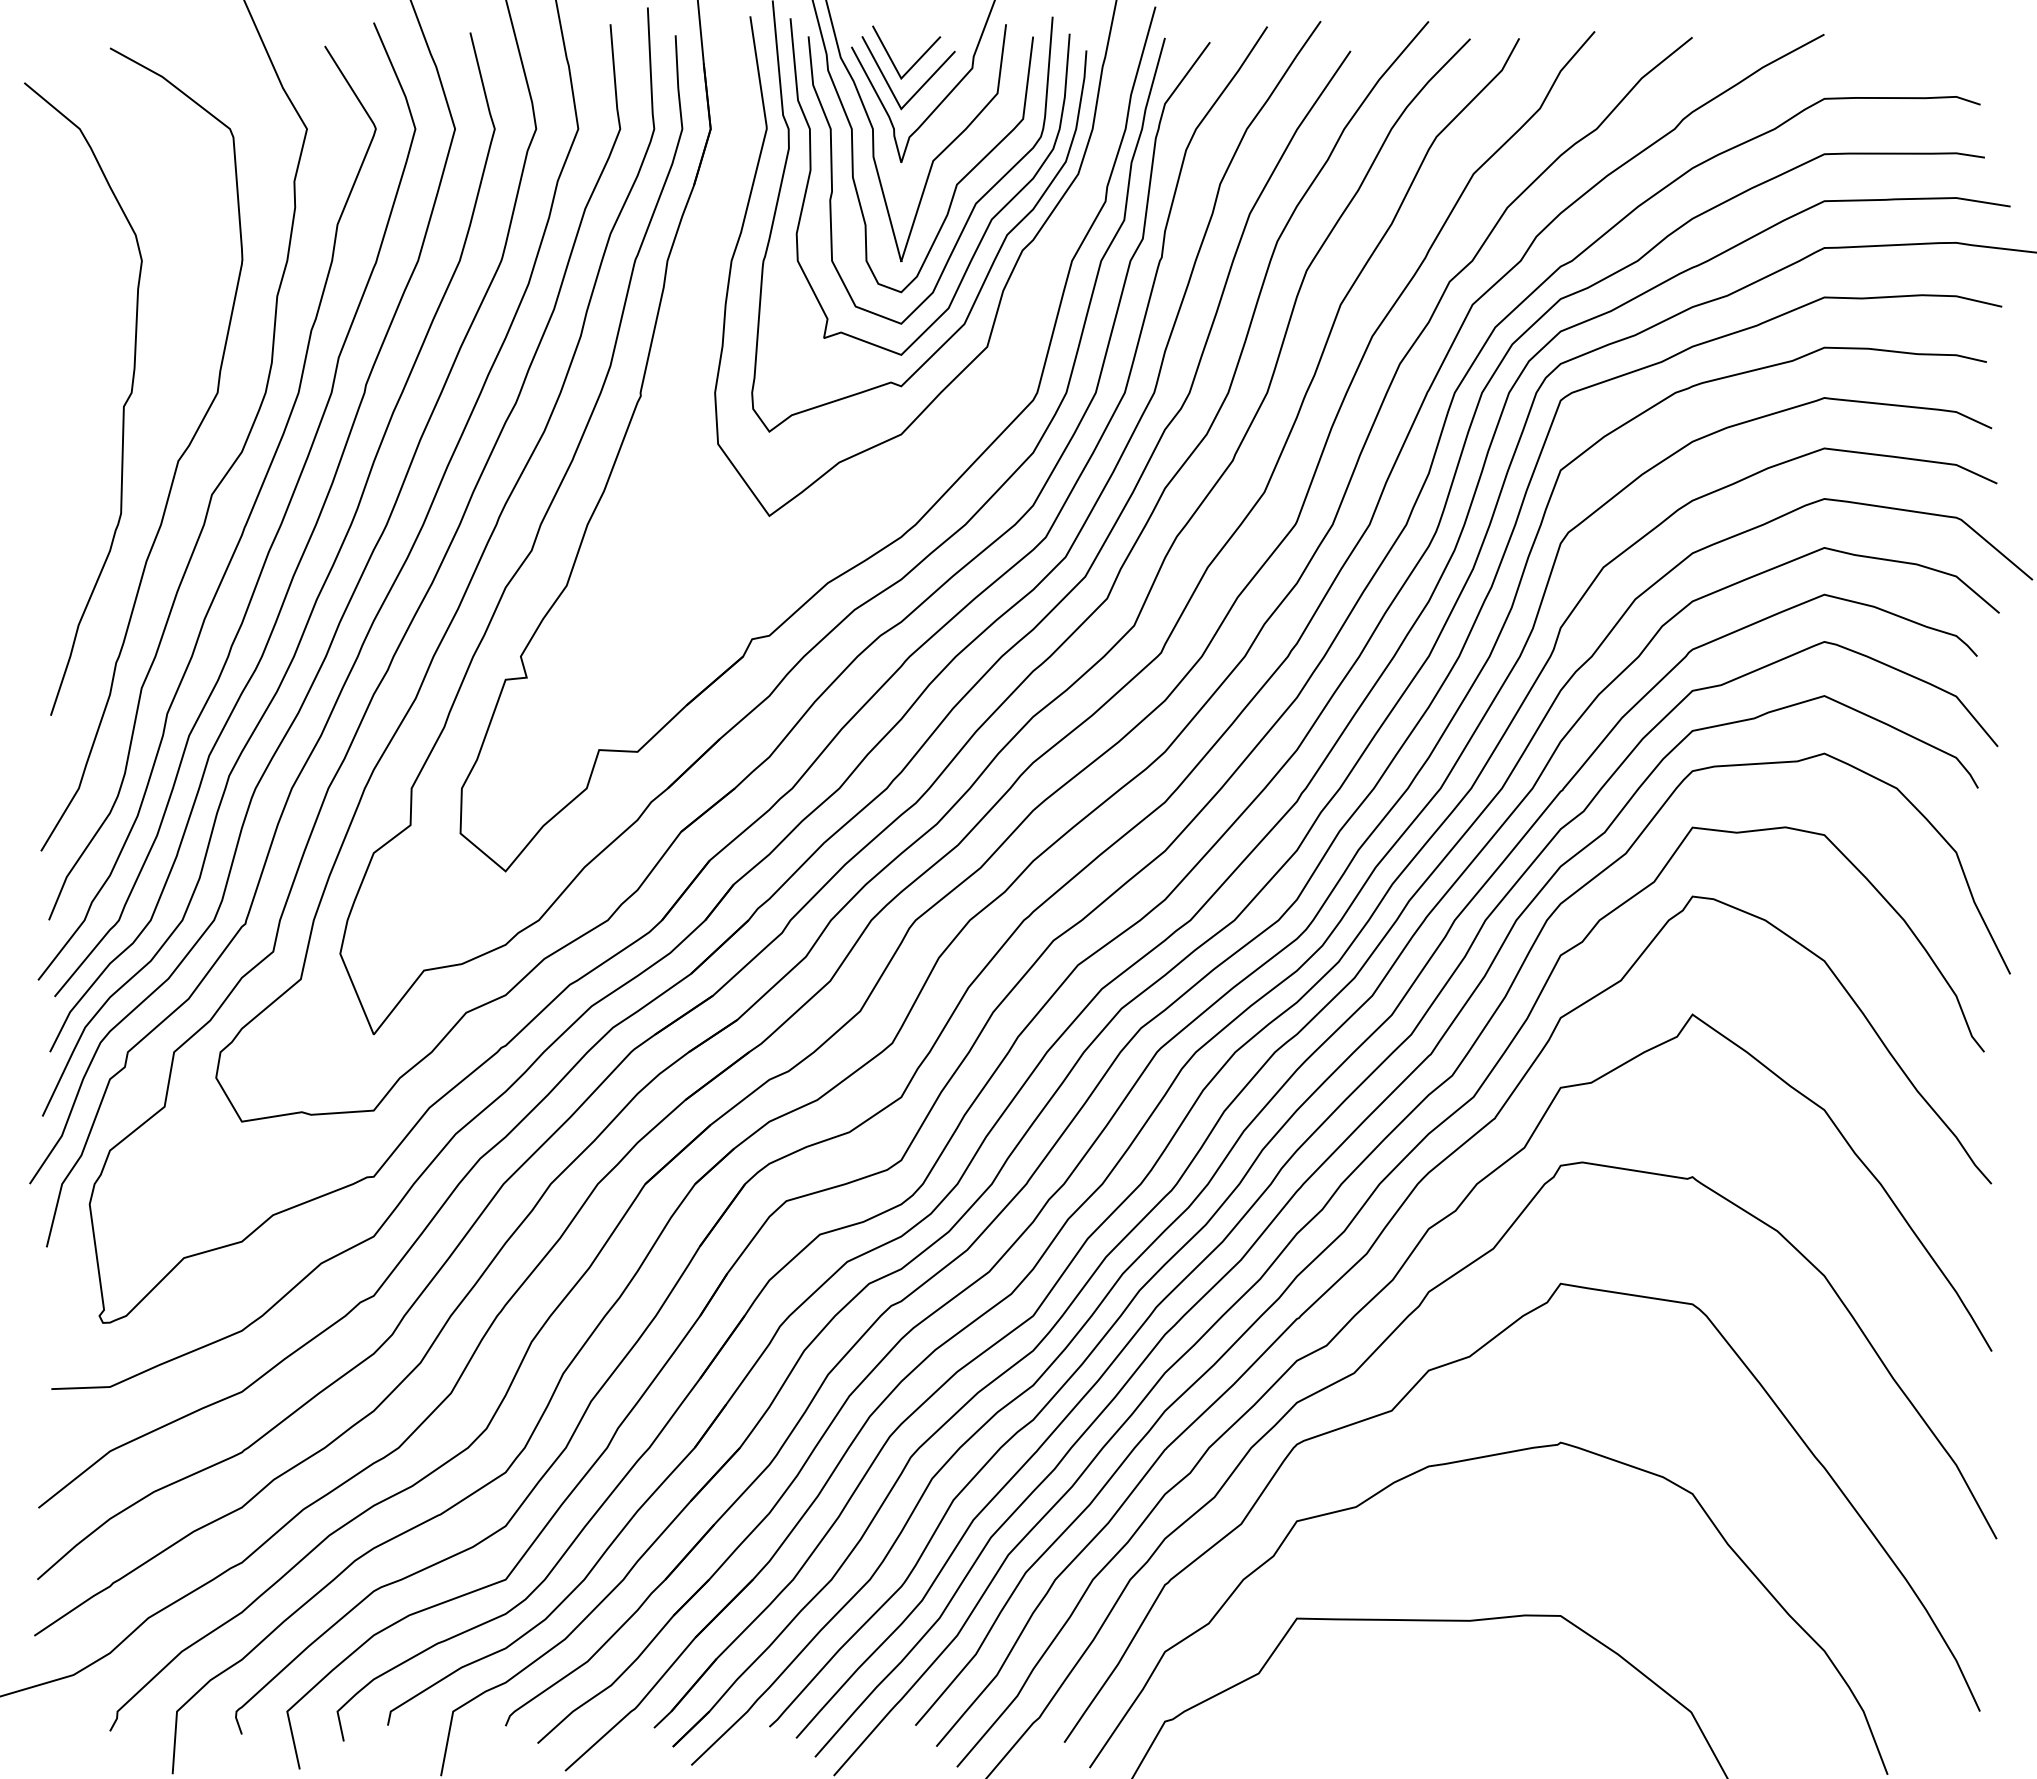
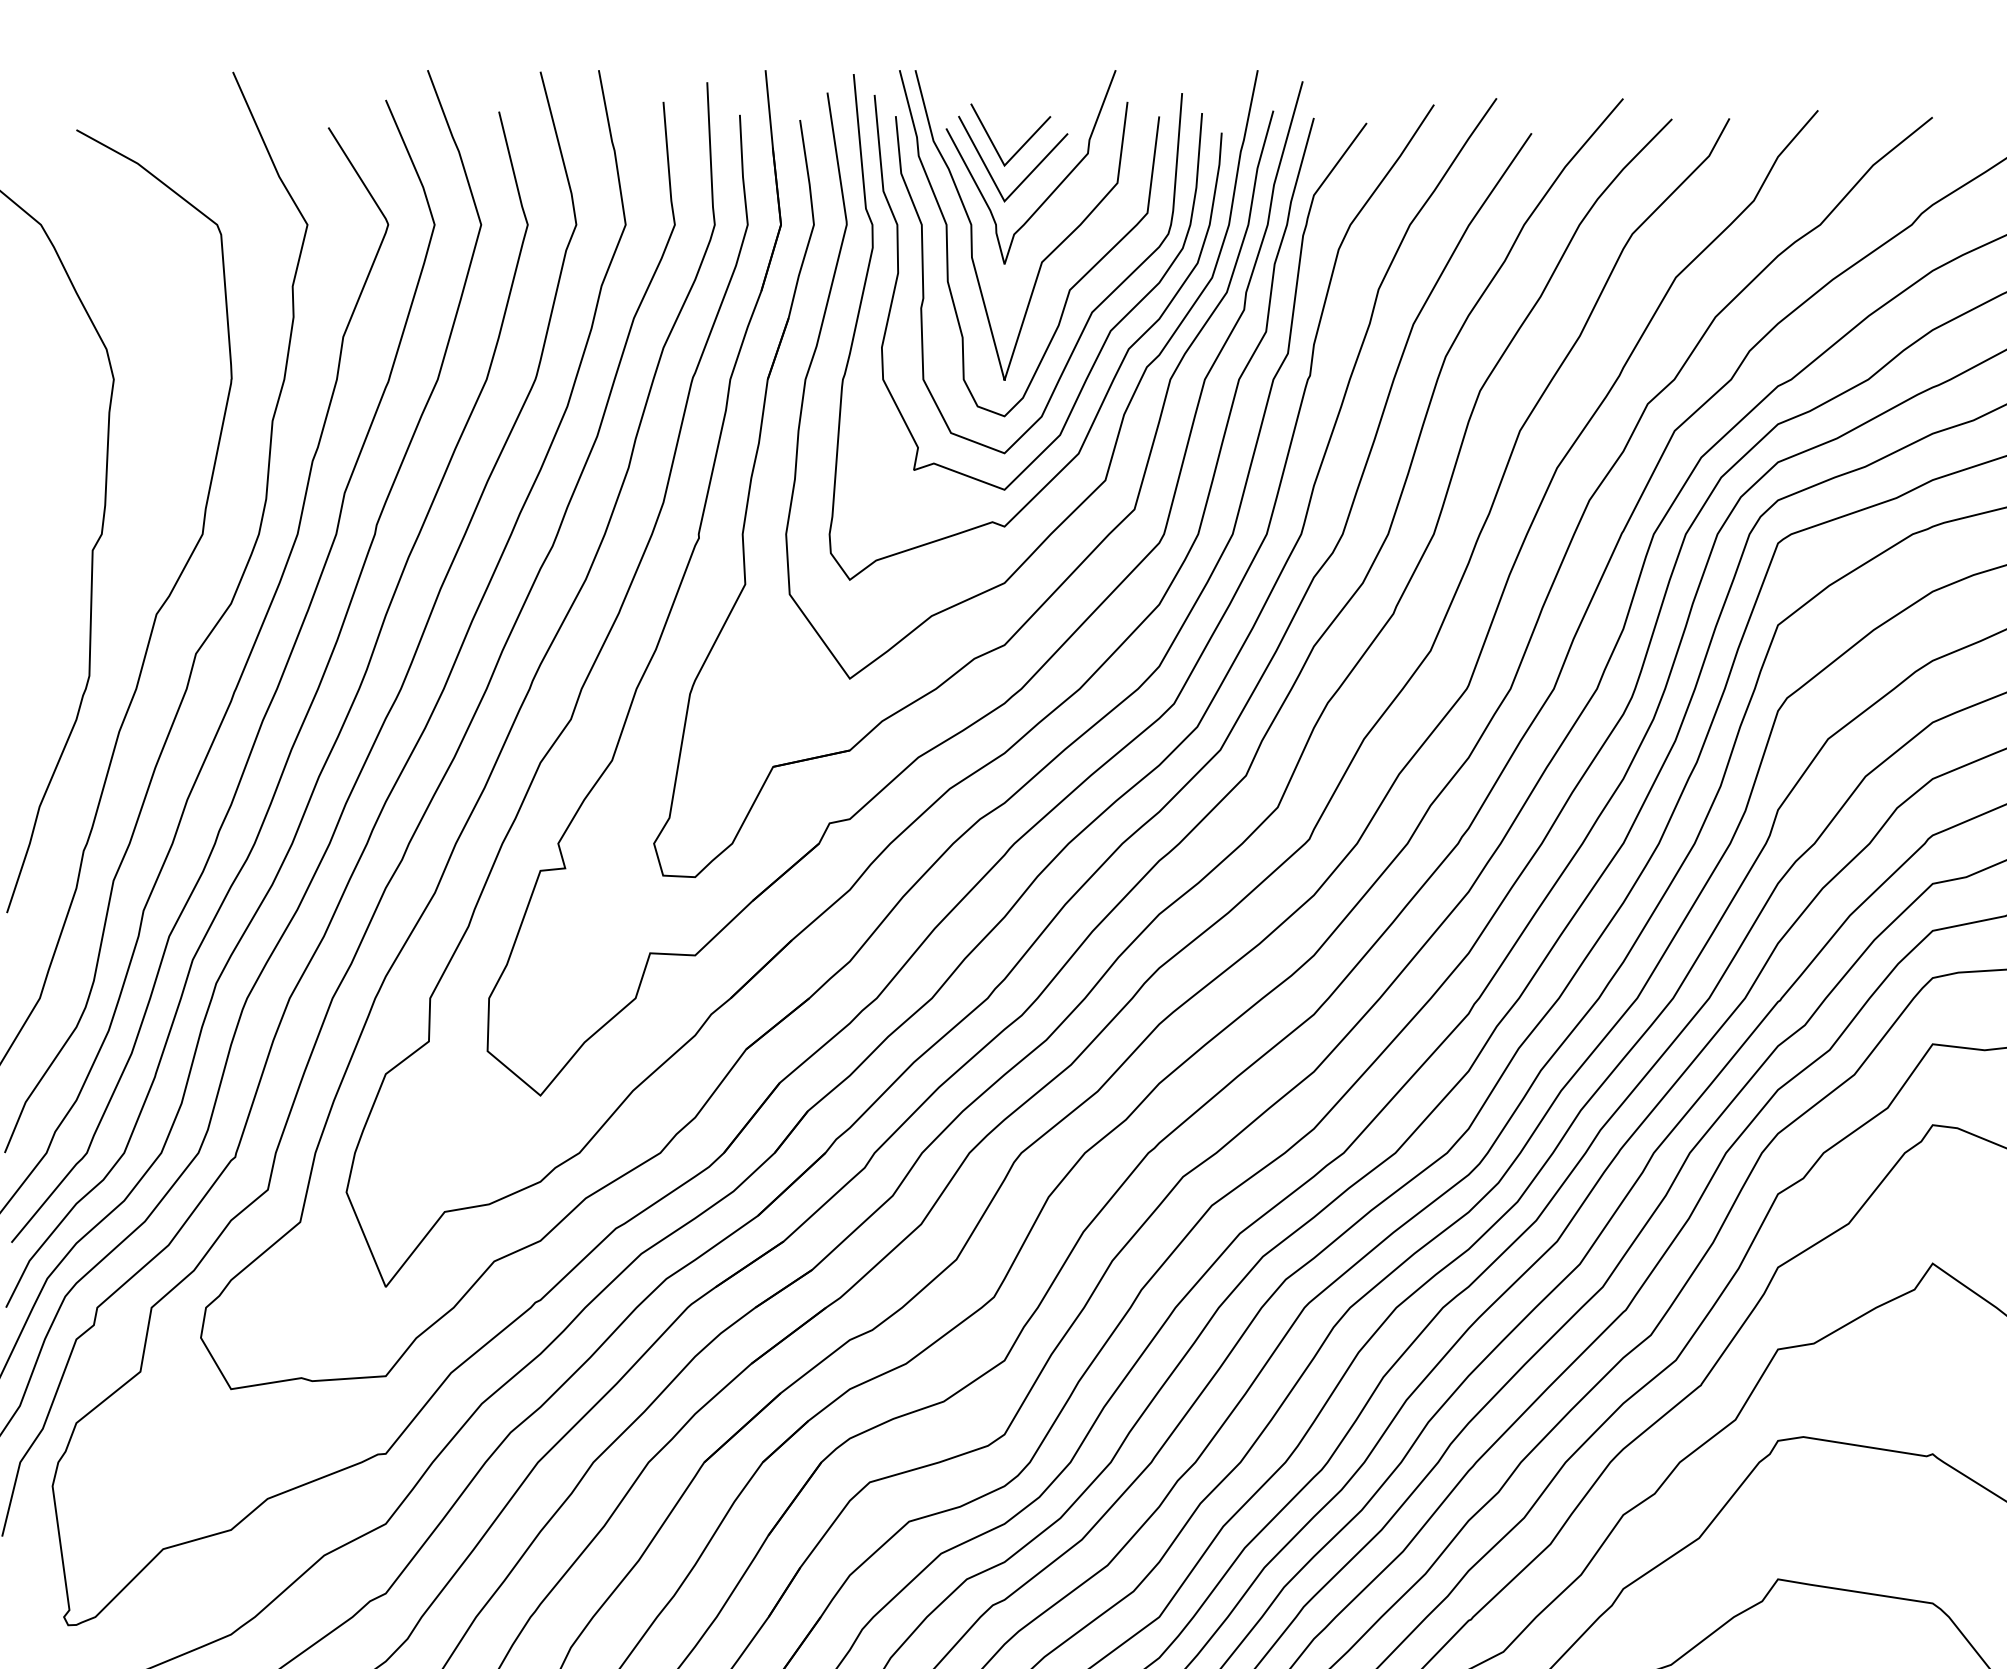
part: (947, 436) -> (1058, 585), added

